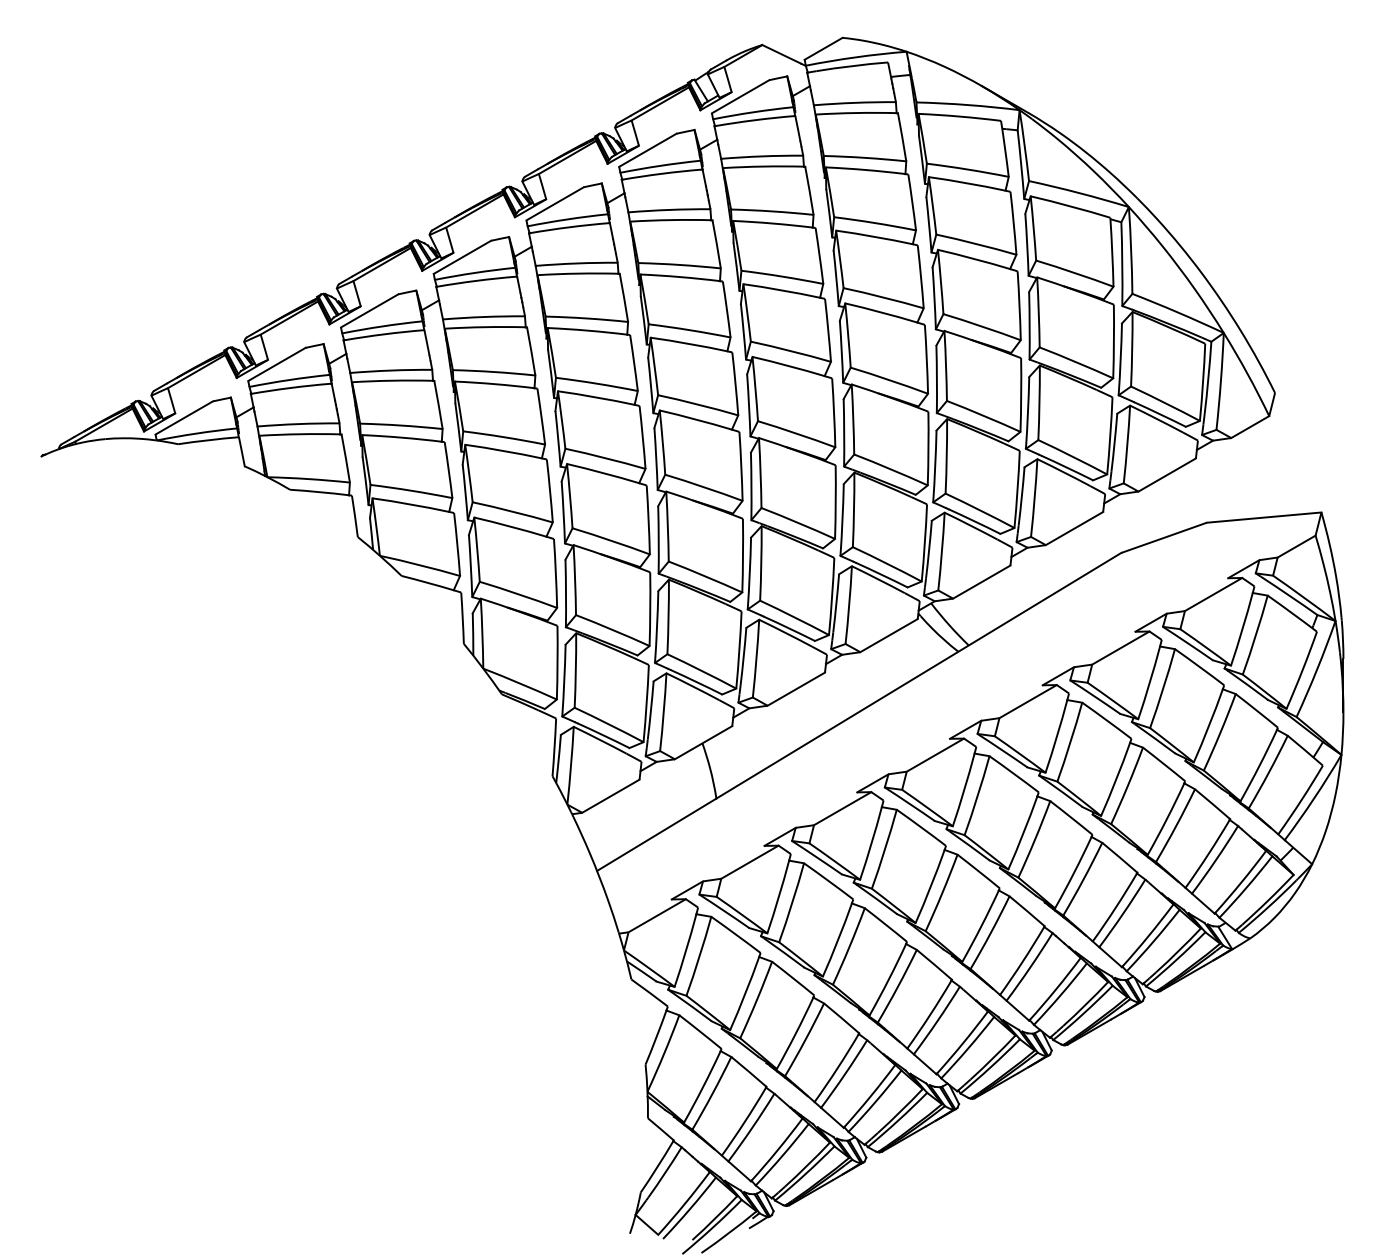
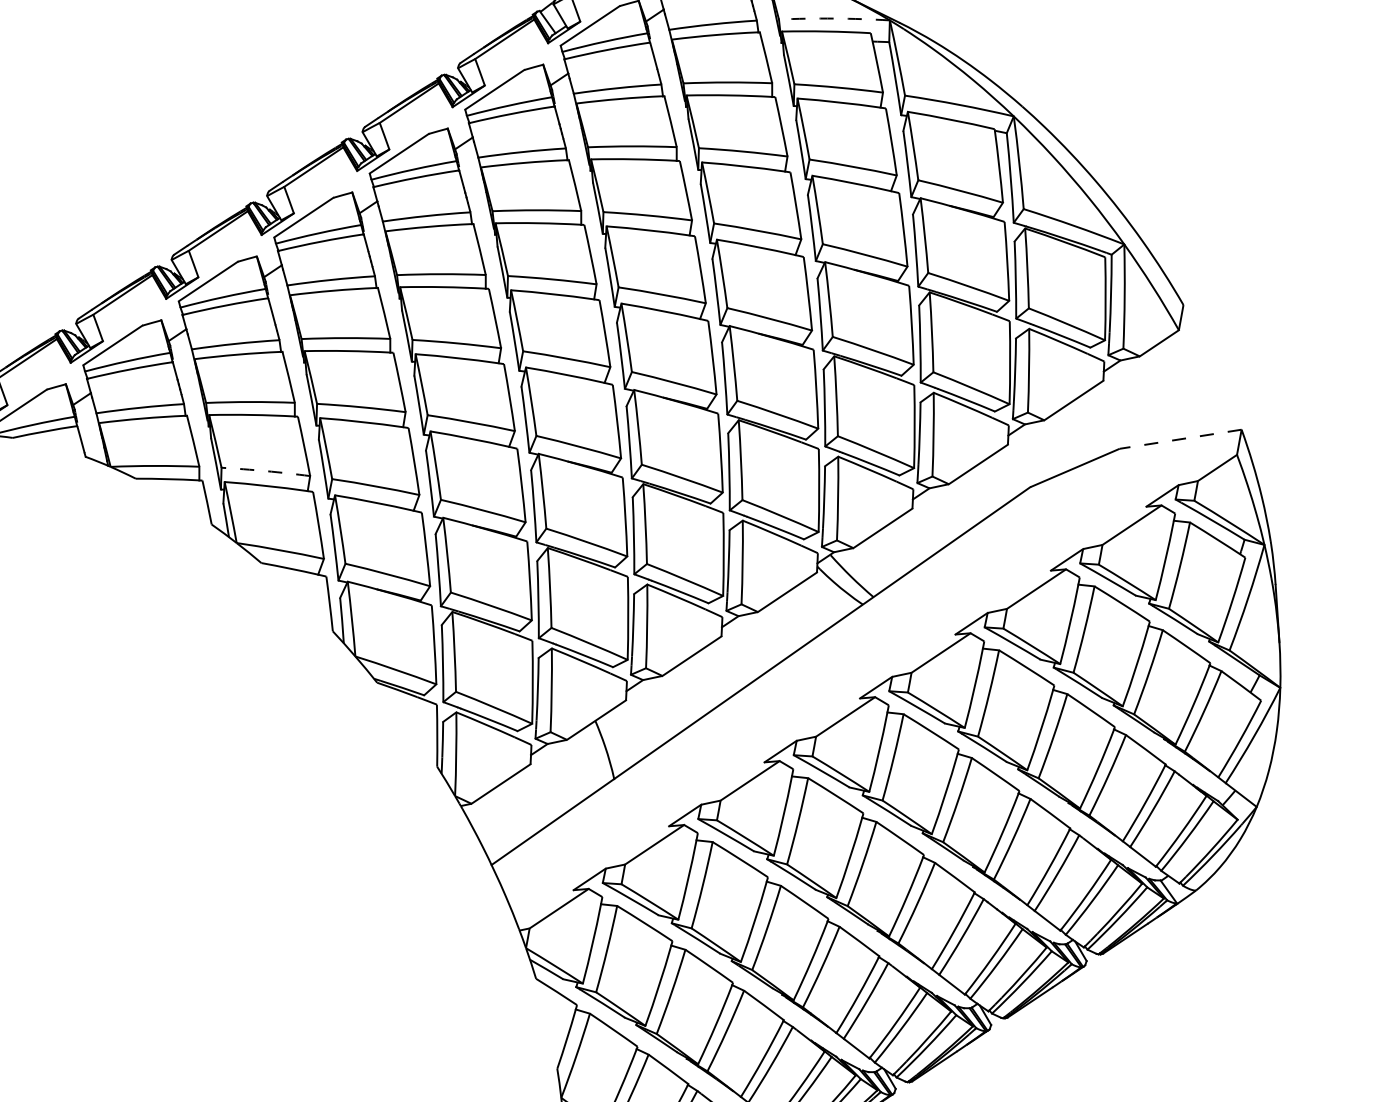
arc: (968, 105) -> (834, 19), solid -> dashed
arc: (411, 490) -> (265, 470), solid -> dashed
line: (1264, 517) -> (1181, 439), solid -> dashed

